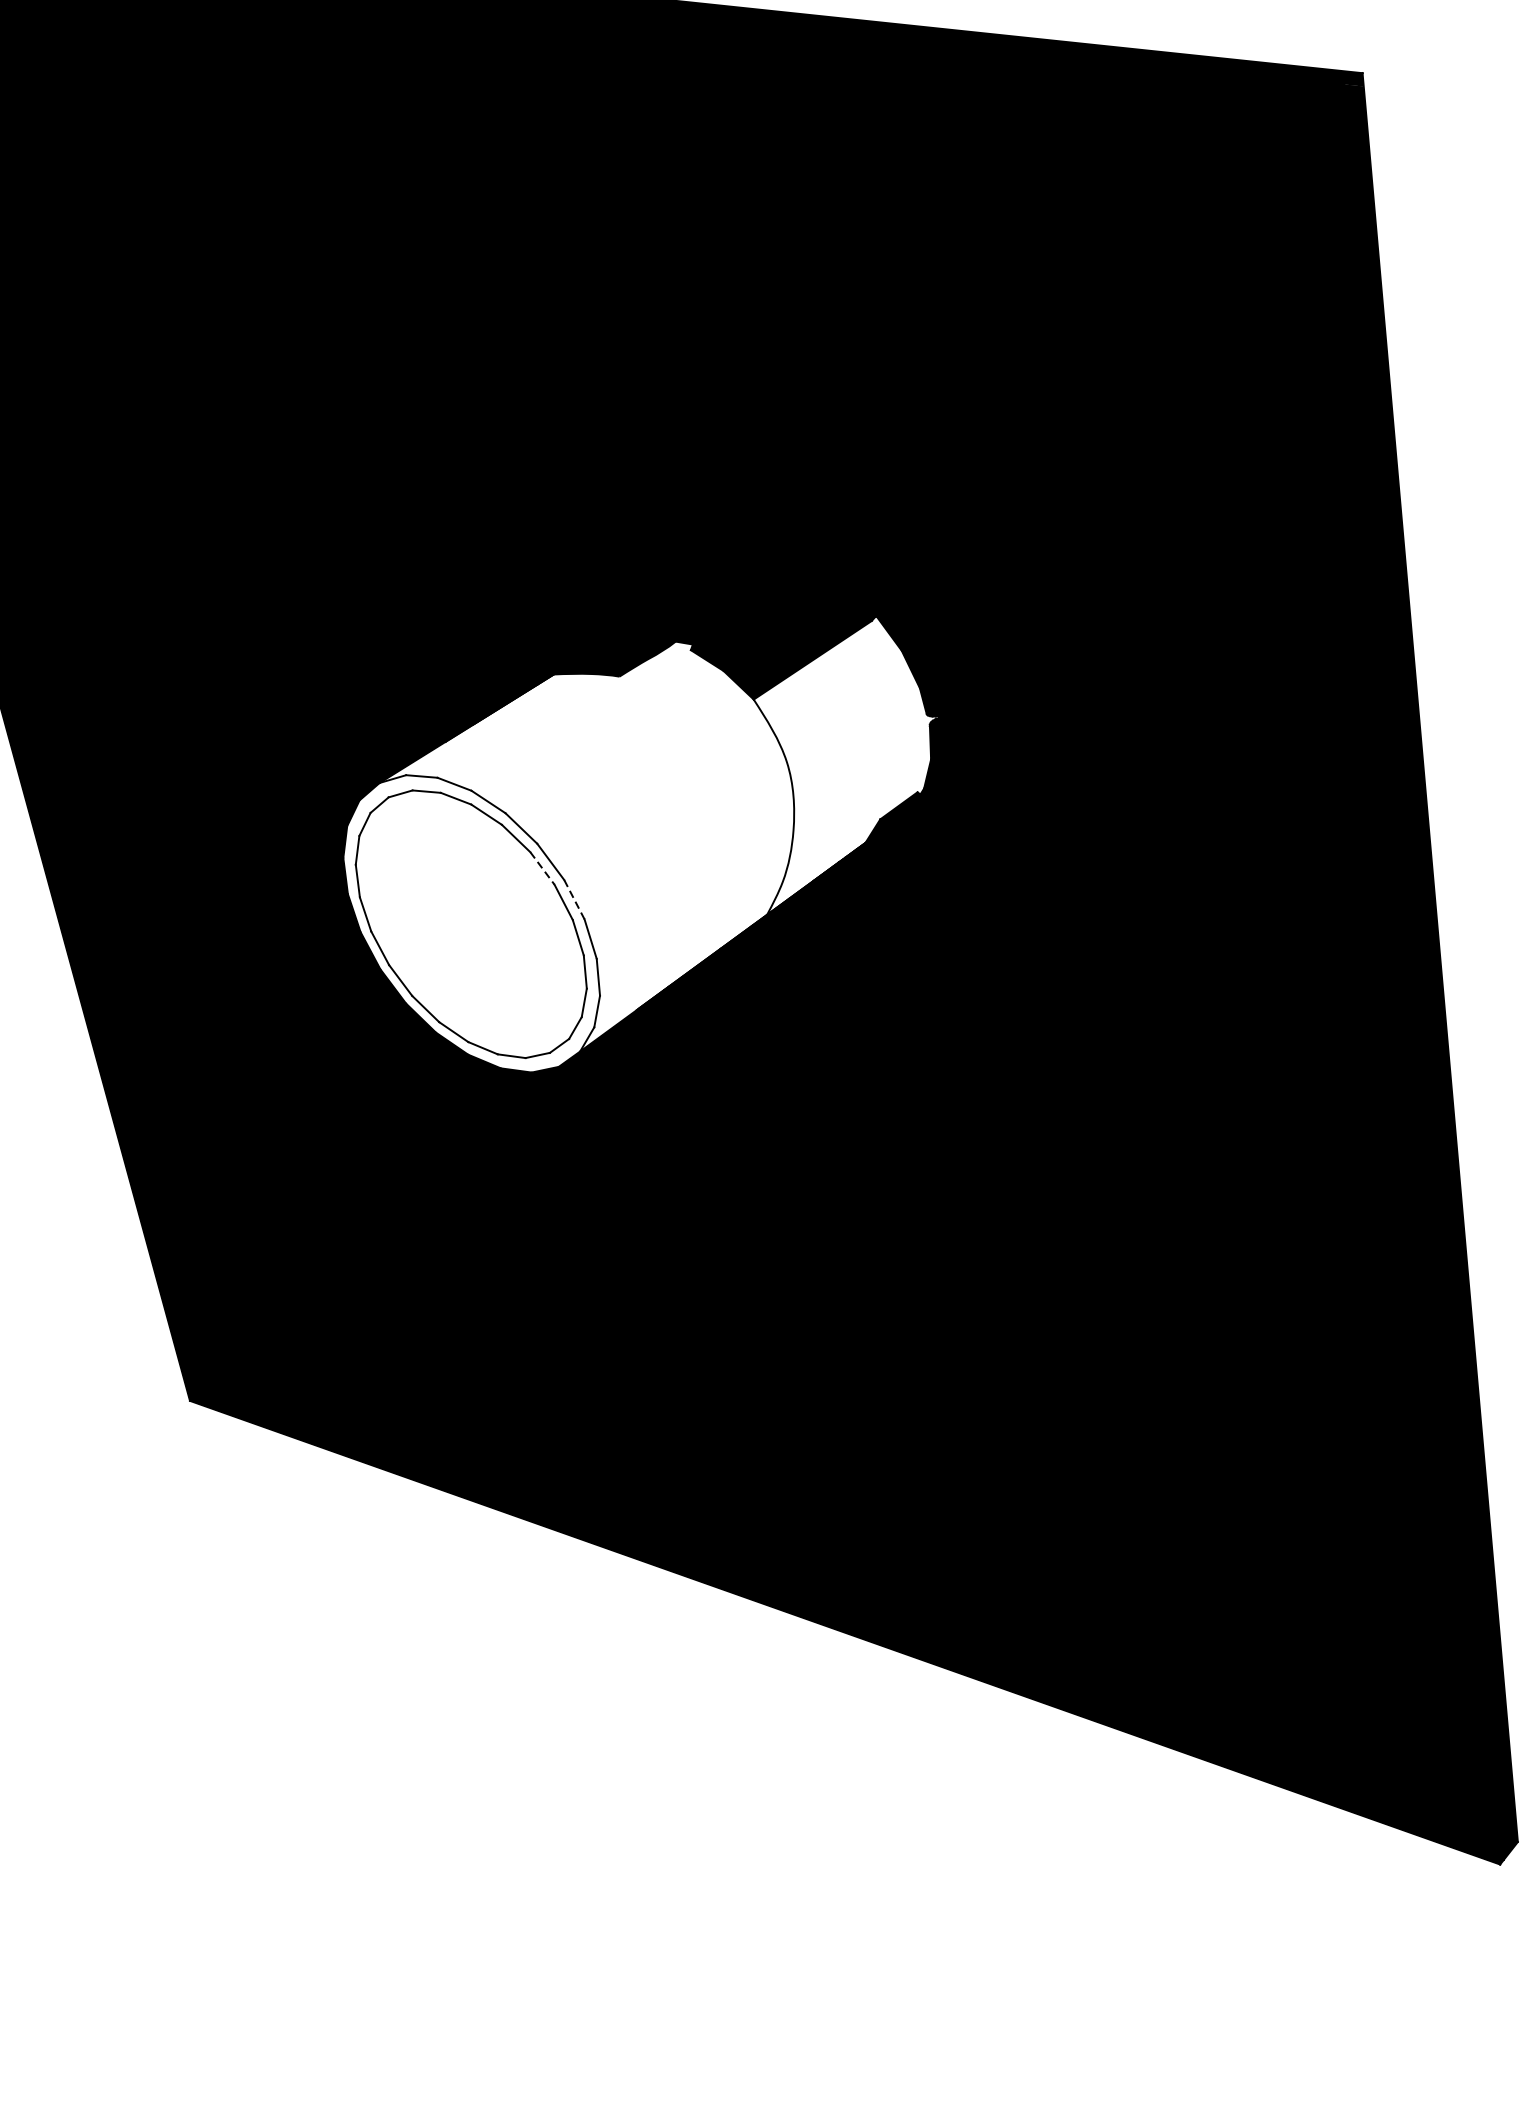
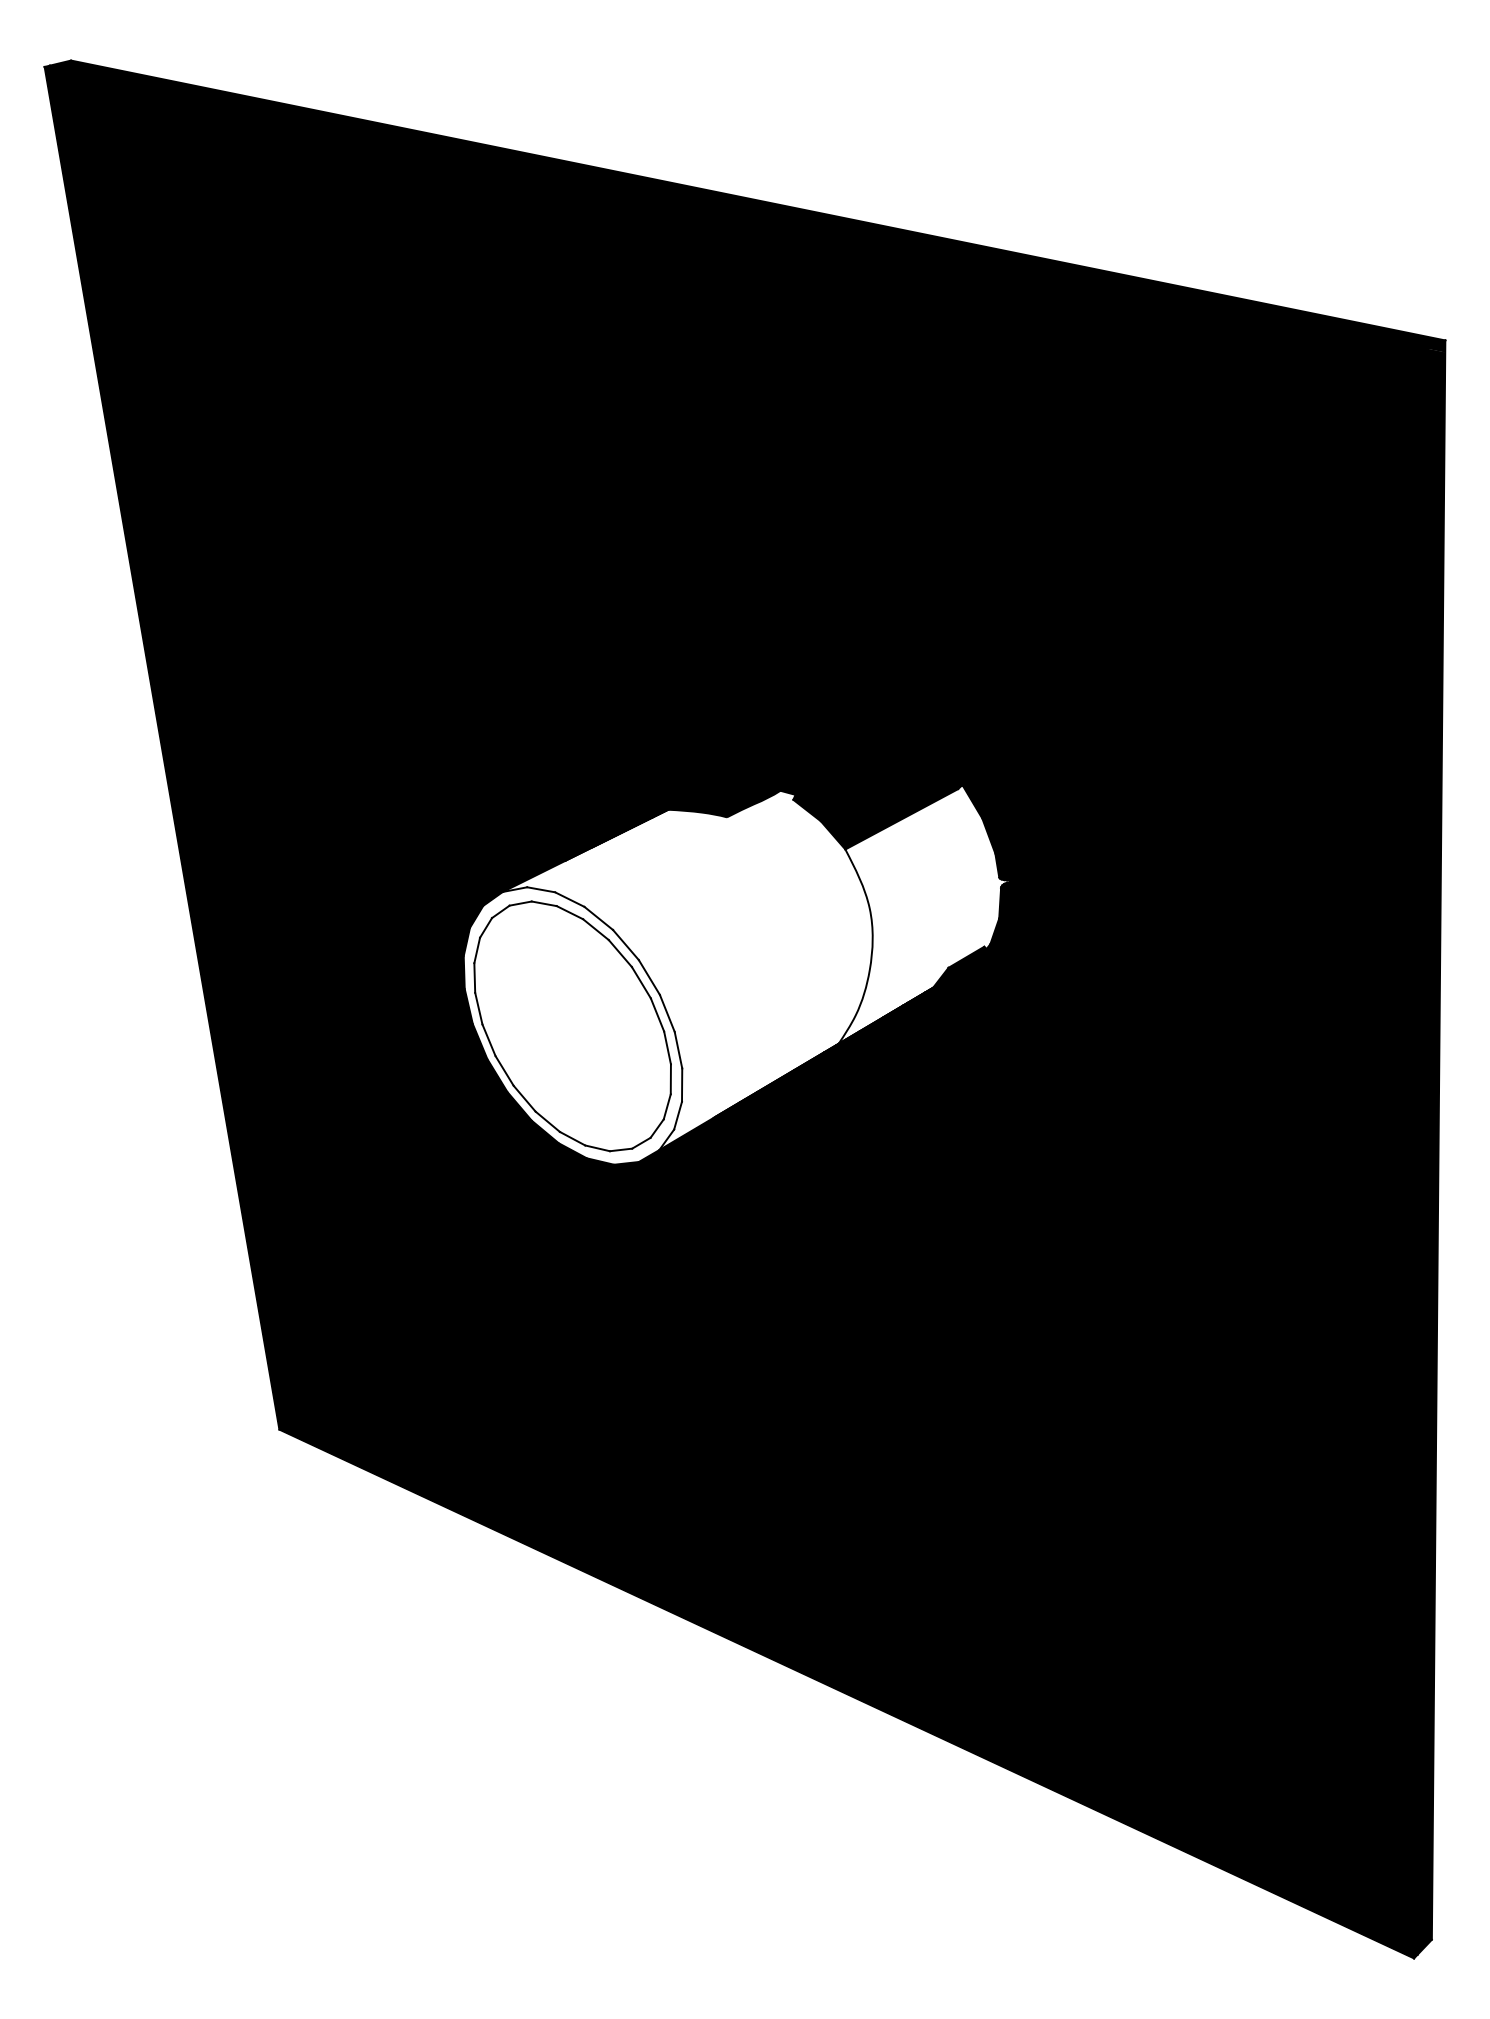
line: (542, 869) -> (641, 983), dashed -> solid
line: (574, 899) -> (667, 1013), dashed -> solid

